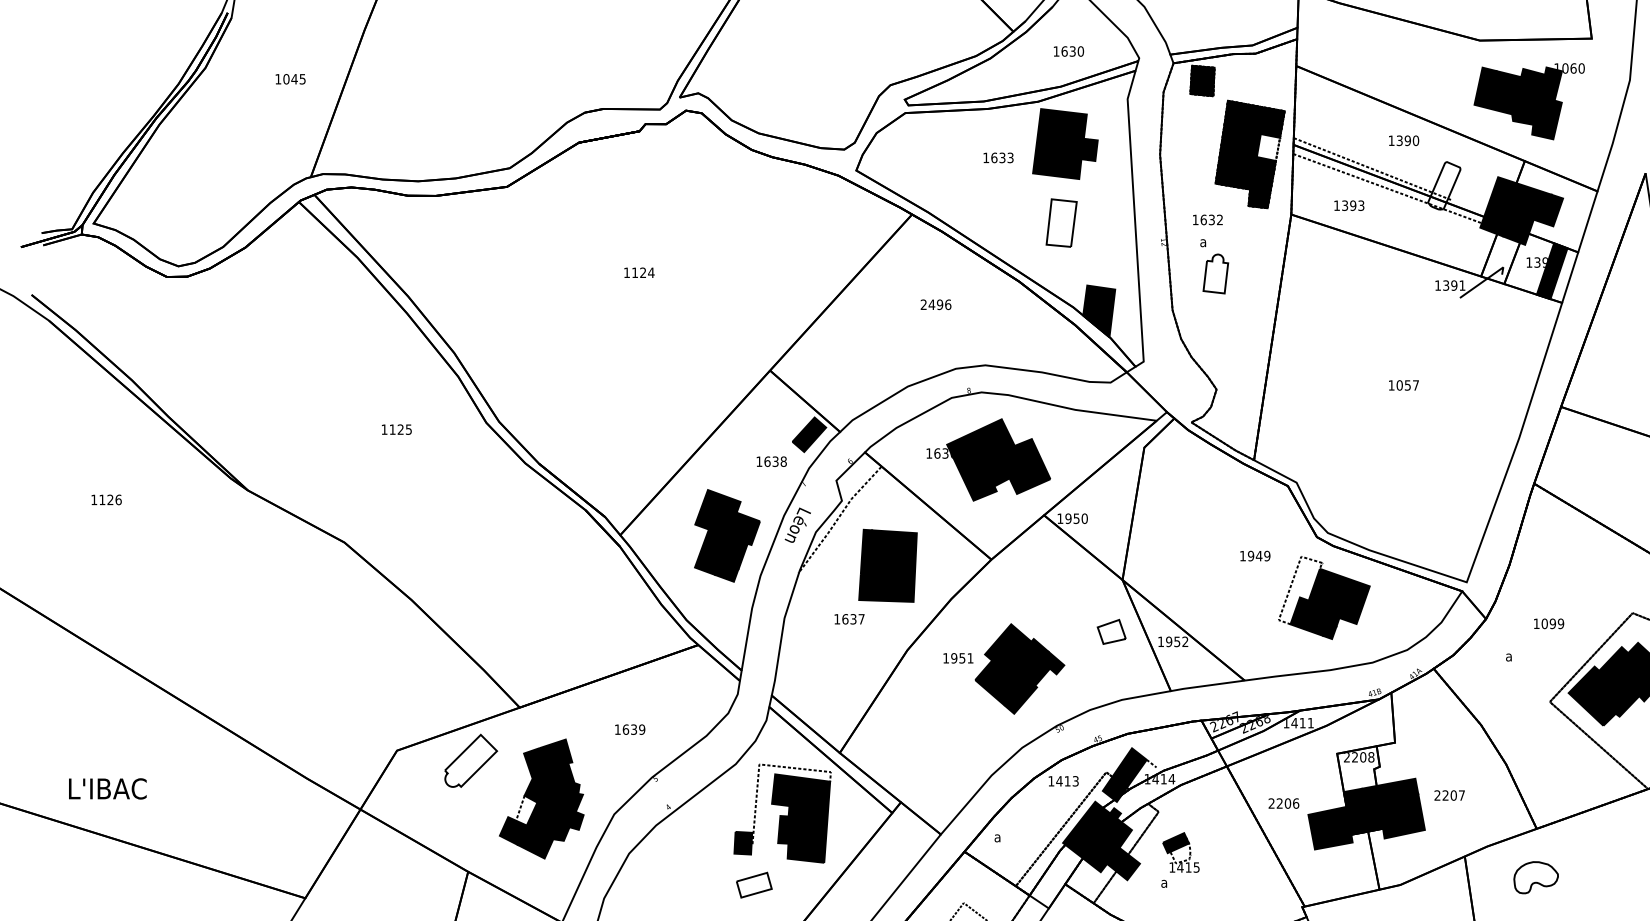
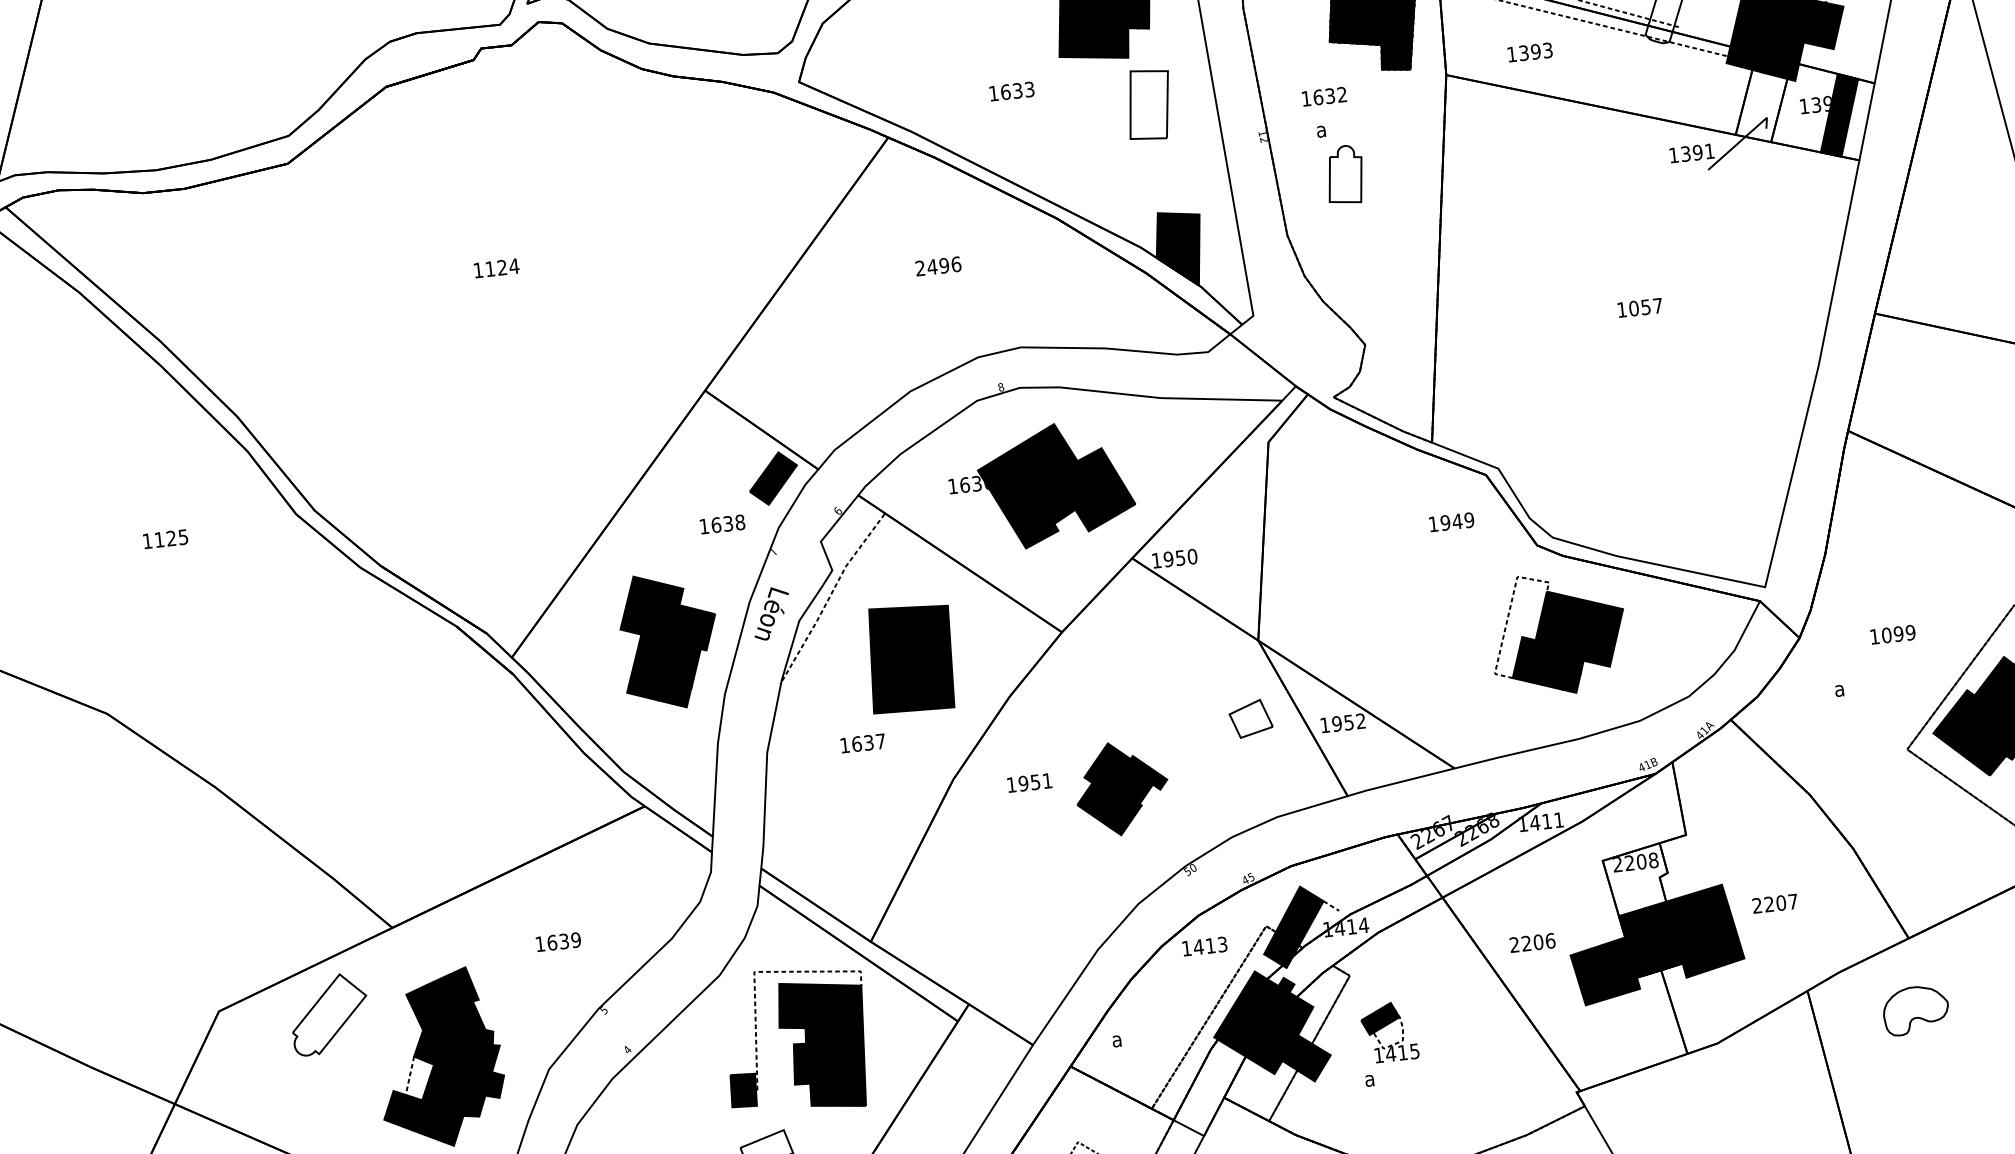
text: (998, 157) -> (1011, 90), moved
part: (1061, 222) -> (1148, 103), moved
text: (1255, 555) -> (1451, 521), moved
part: (1019, 668) -> (1121, 787), size x0.7

